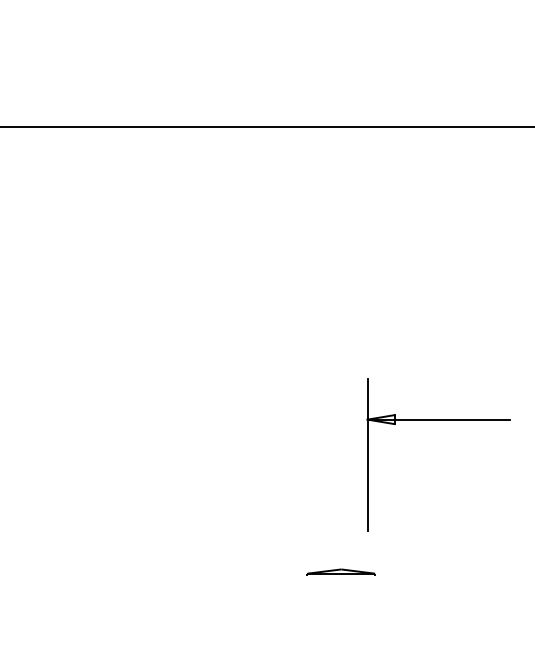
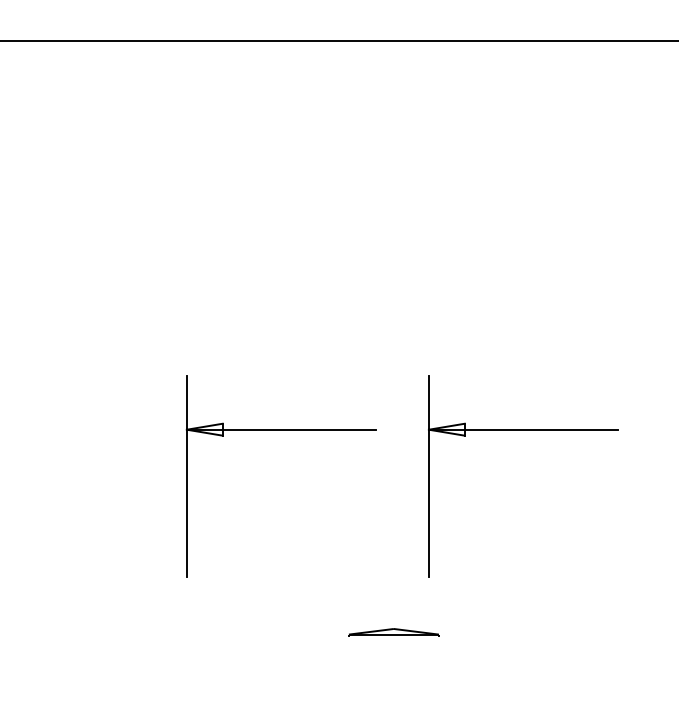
part: (256, 420) -> (281, 430), added

